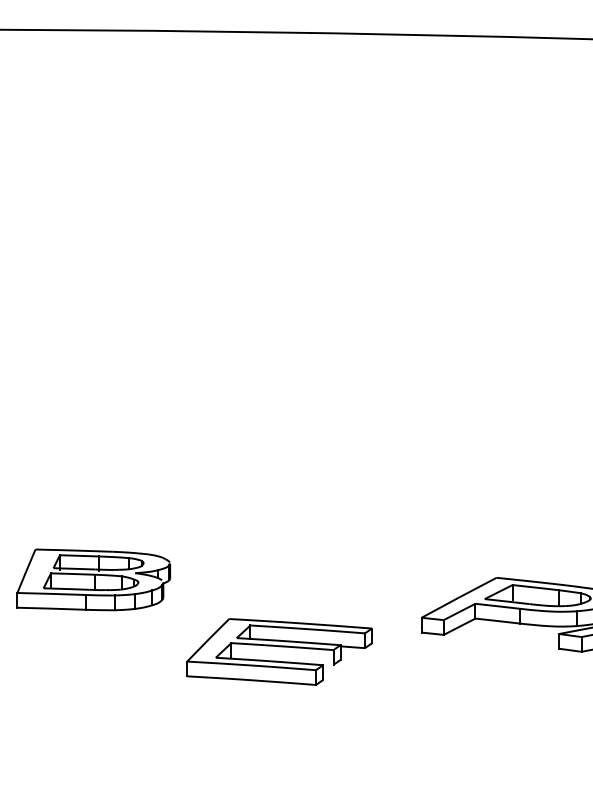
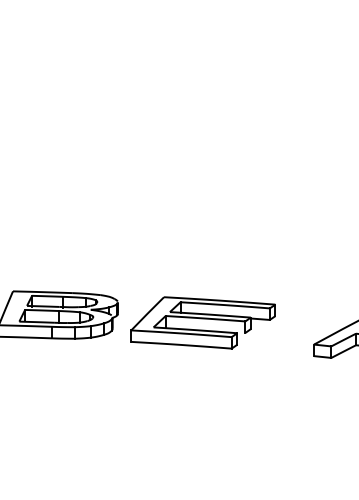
part: (279, 651) -> (203, 322), moved

